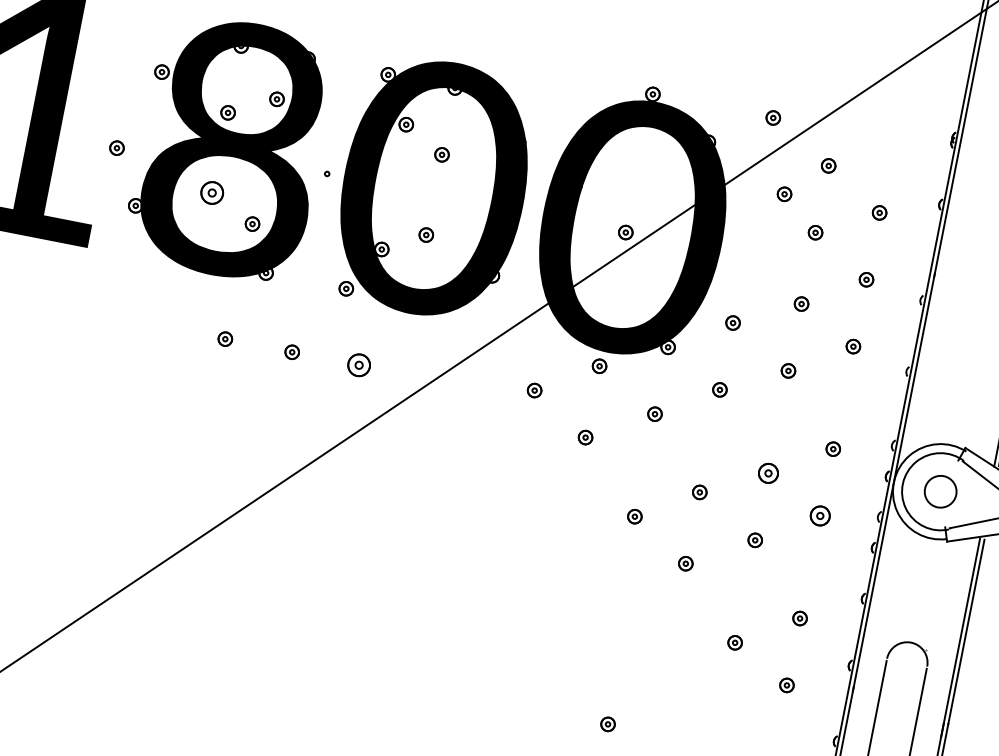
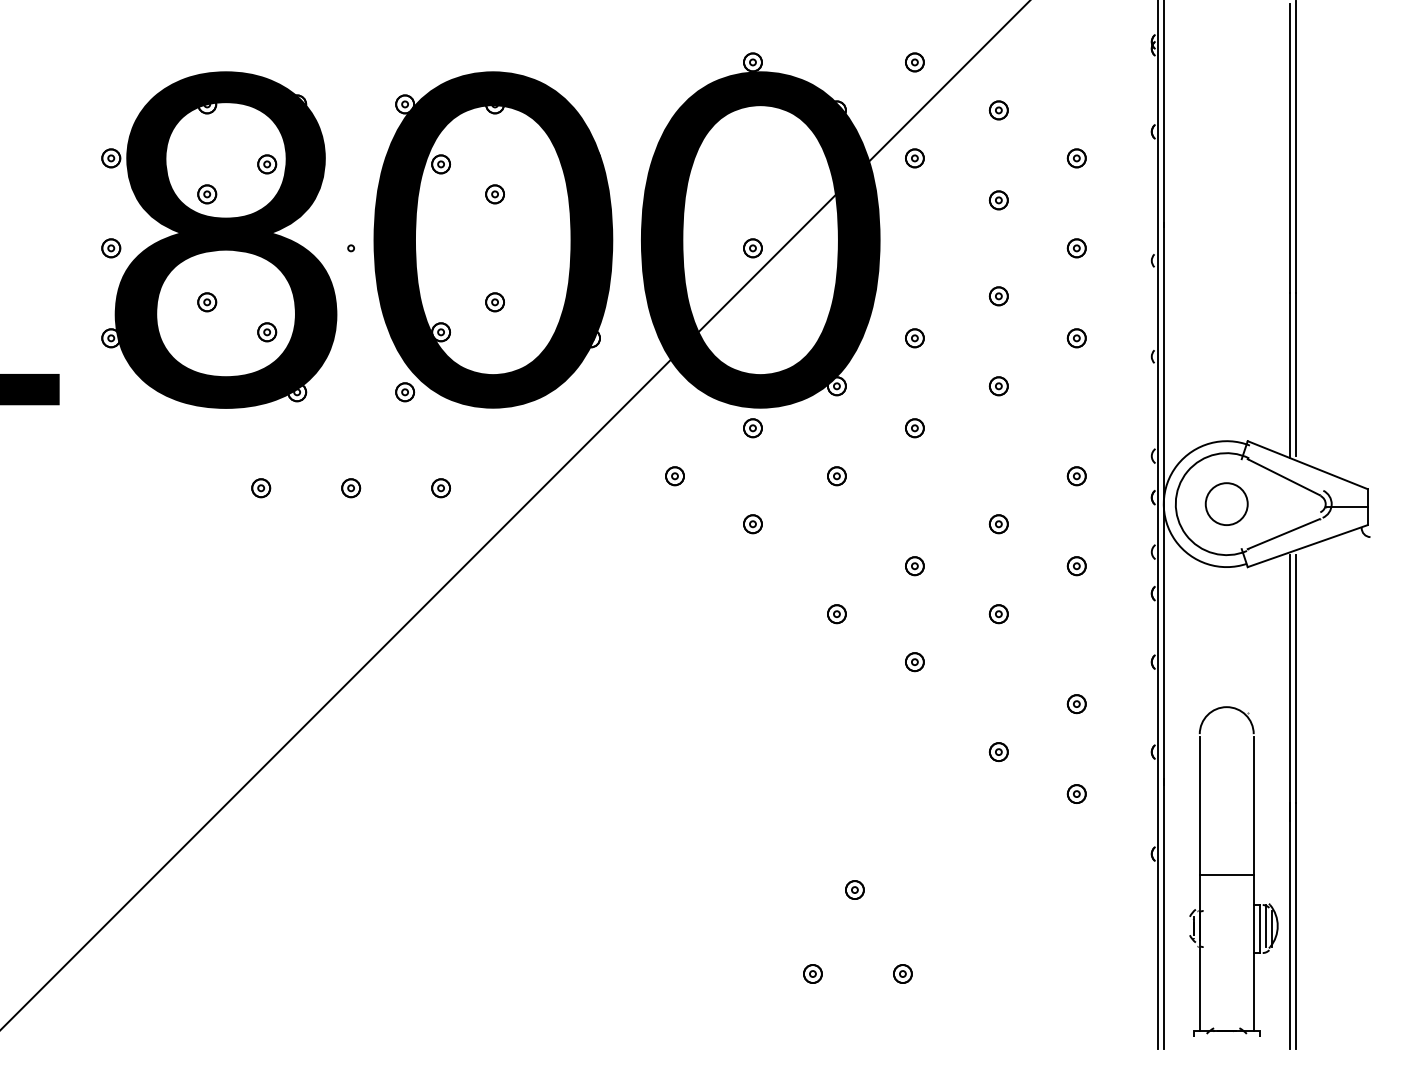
part: (117, 148) -> (111, 248), moved
part: (212, 193) -> (207, 302), size x0.62
part: (784, 194) -> (914, 158), moved
part: (358, 365) -> (440, 488), size x0.62
part: (768, 473) -> (998, 524), size x0.71
part: (819, 516) -> (1076, 566), size x0.71

